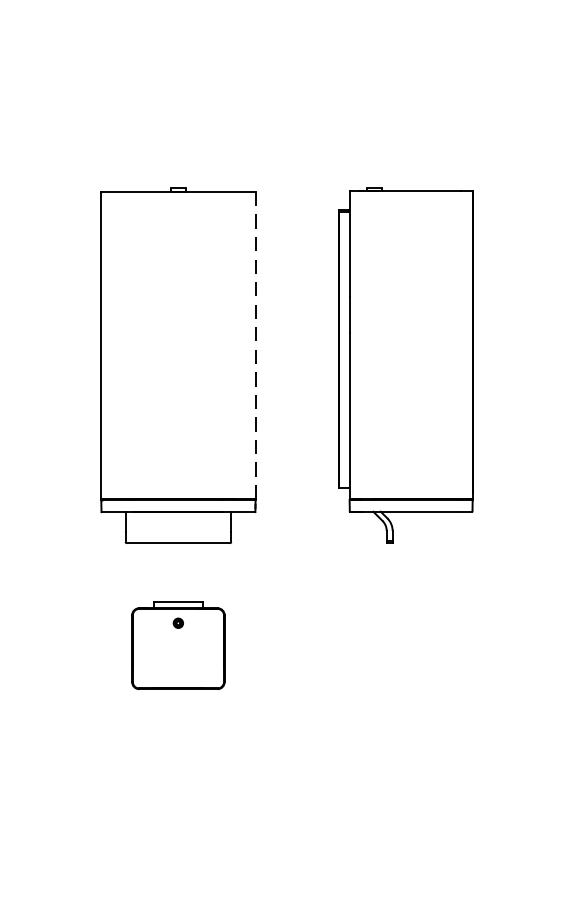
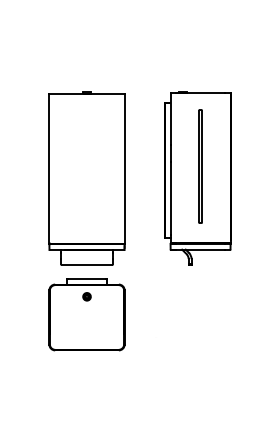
line: (408, 341) -> (199, 166), added
line: (255, 345) -> (124, 168), dashed -> solid
part: (177, 644) -> (86, 314), size x1.67

